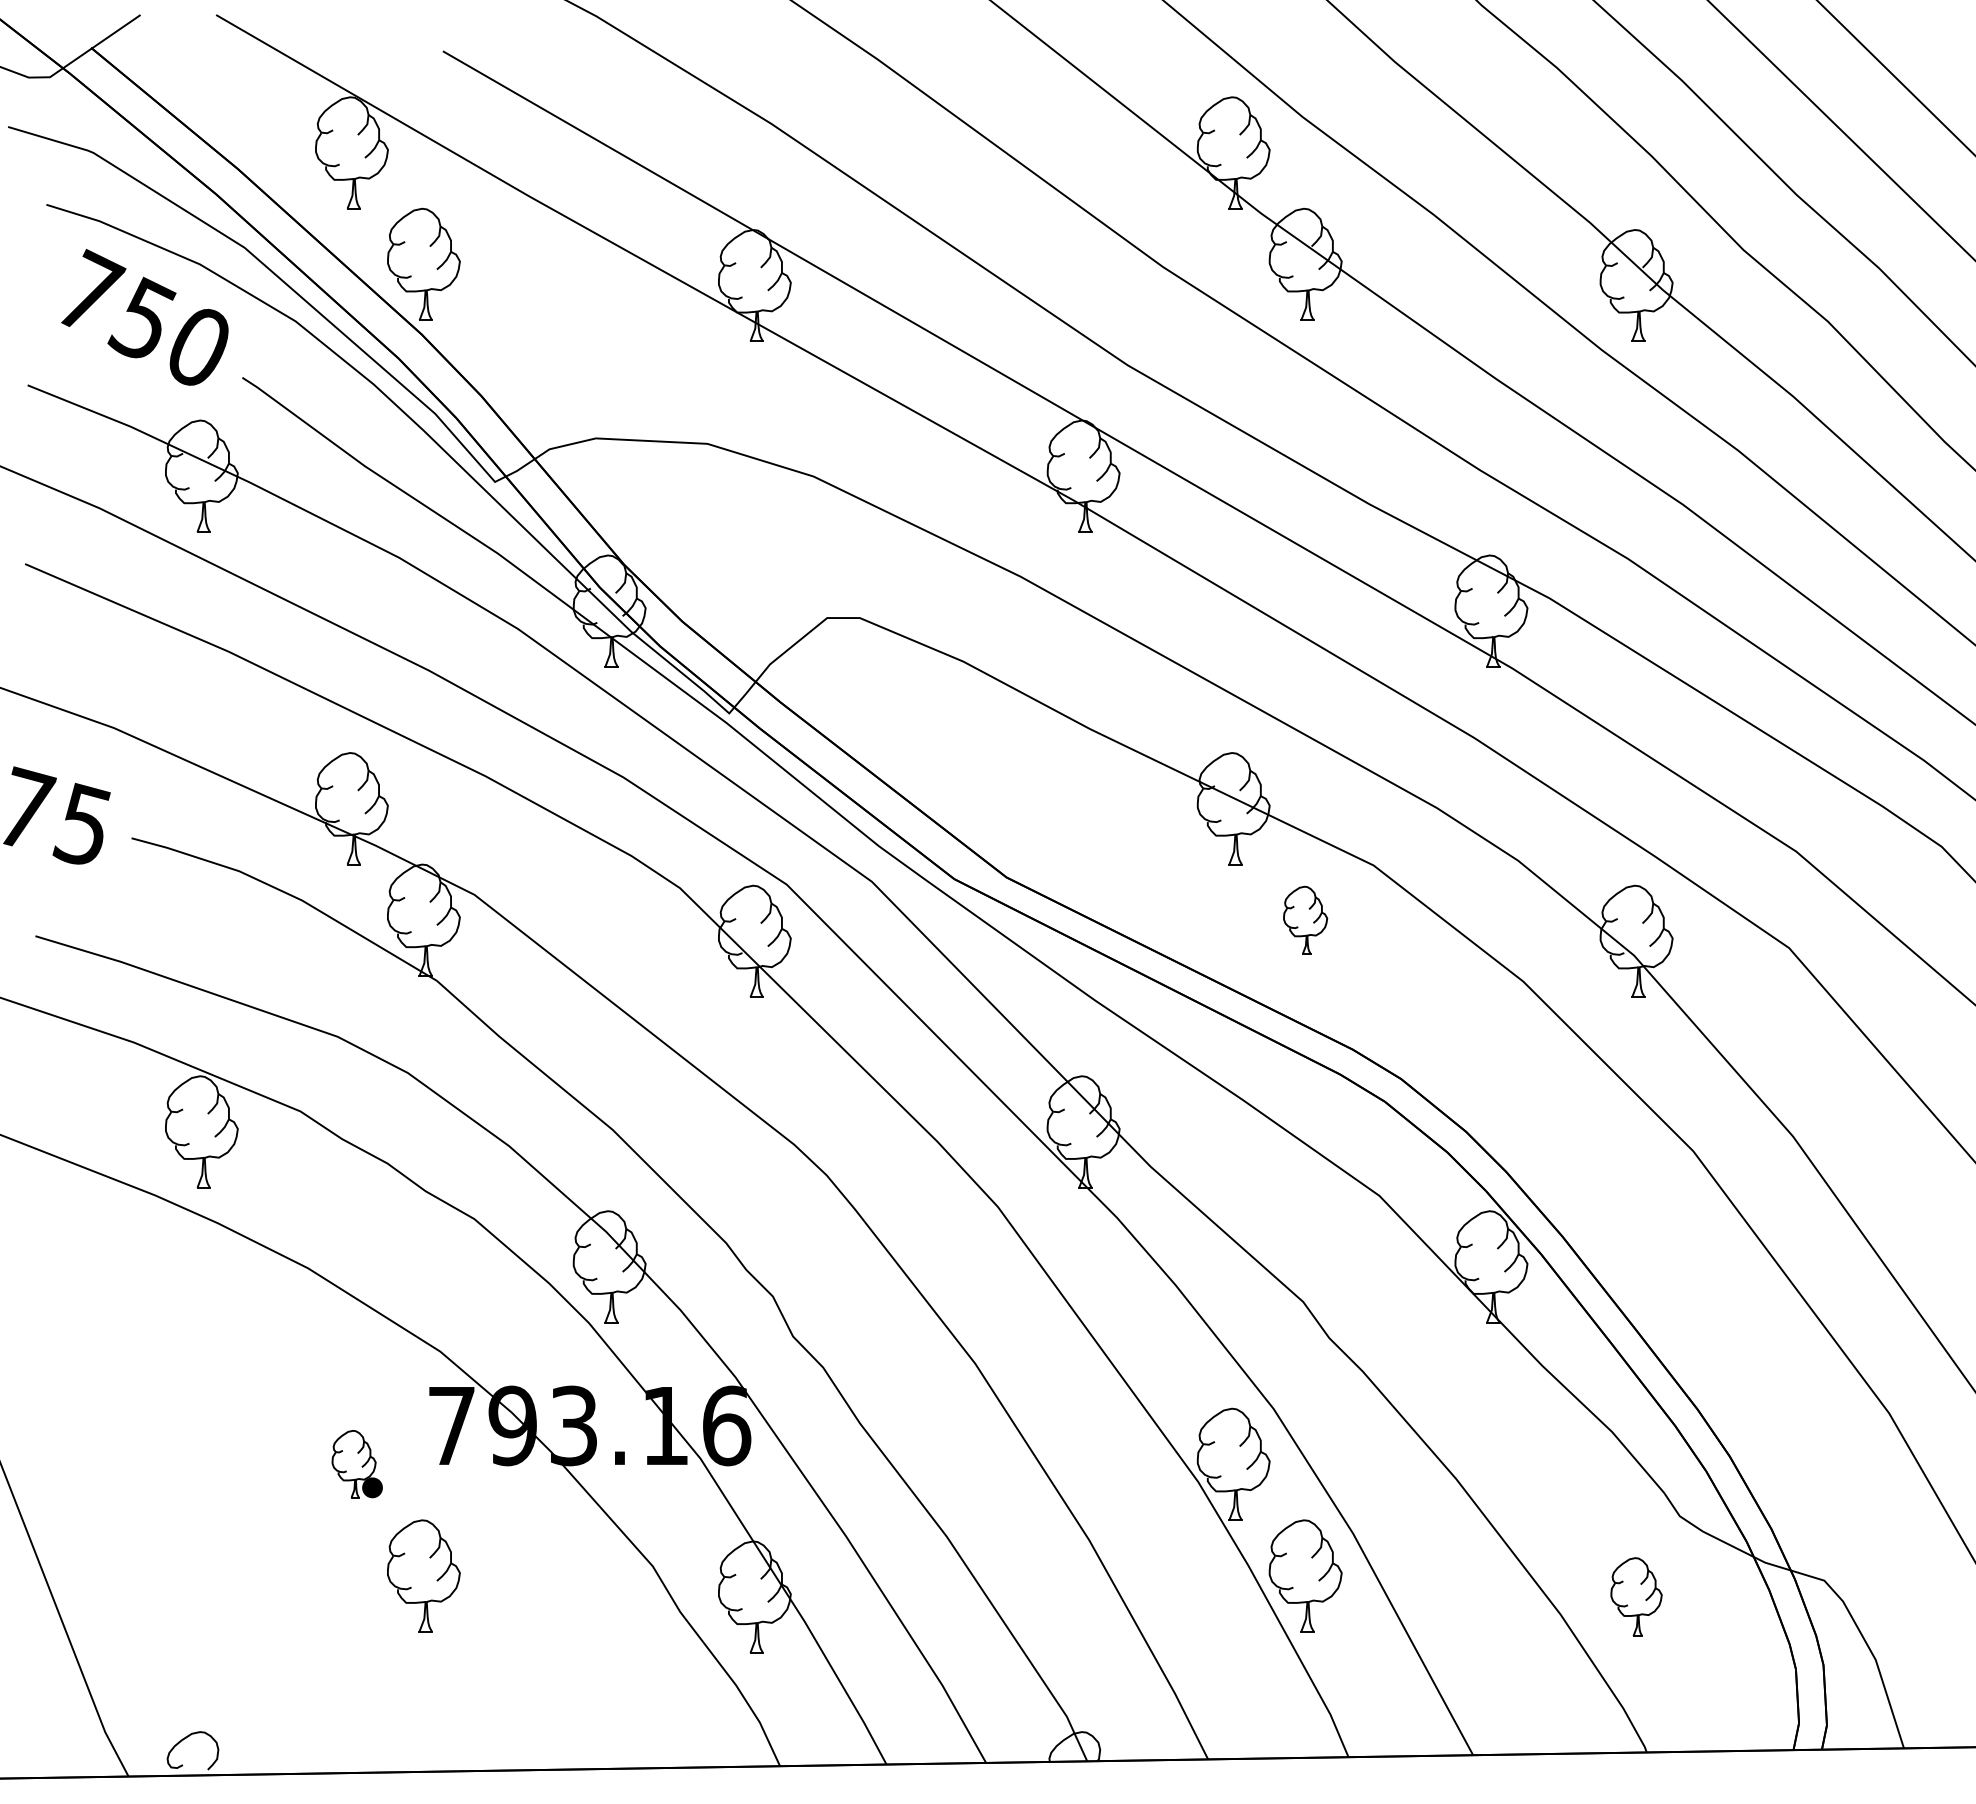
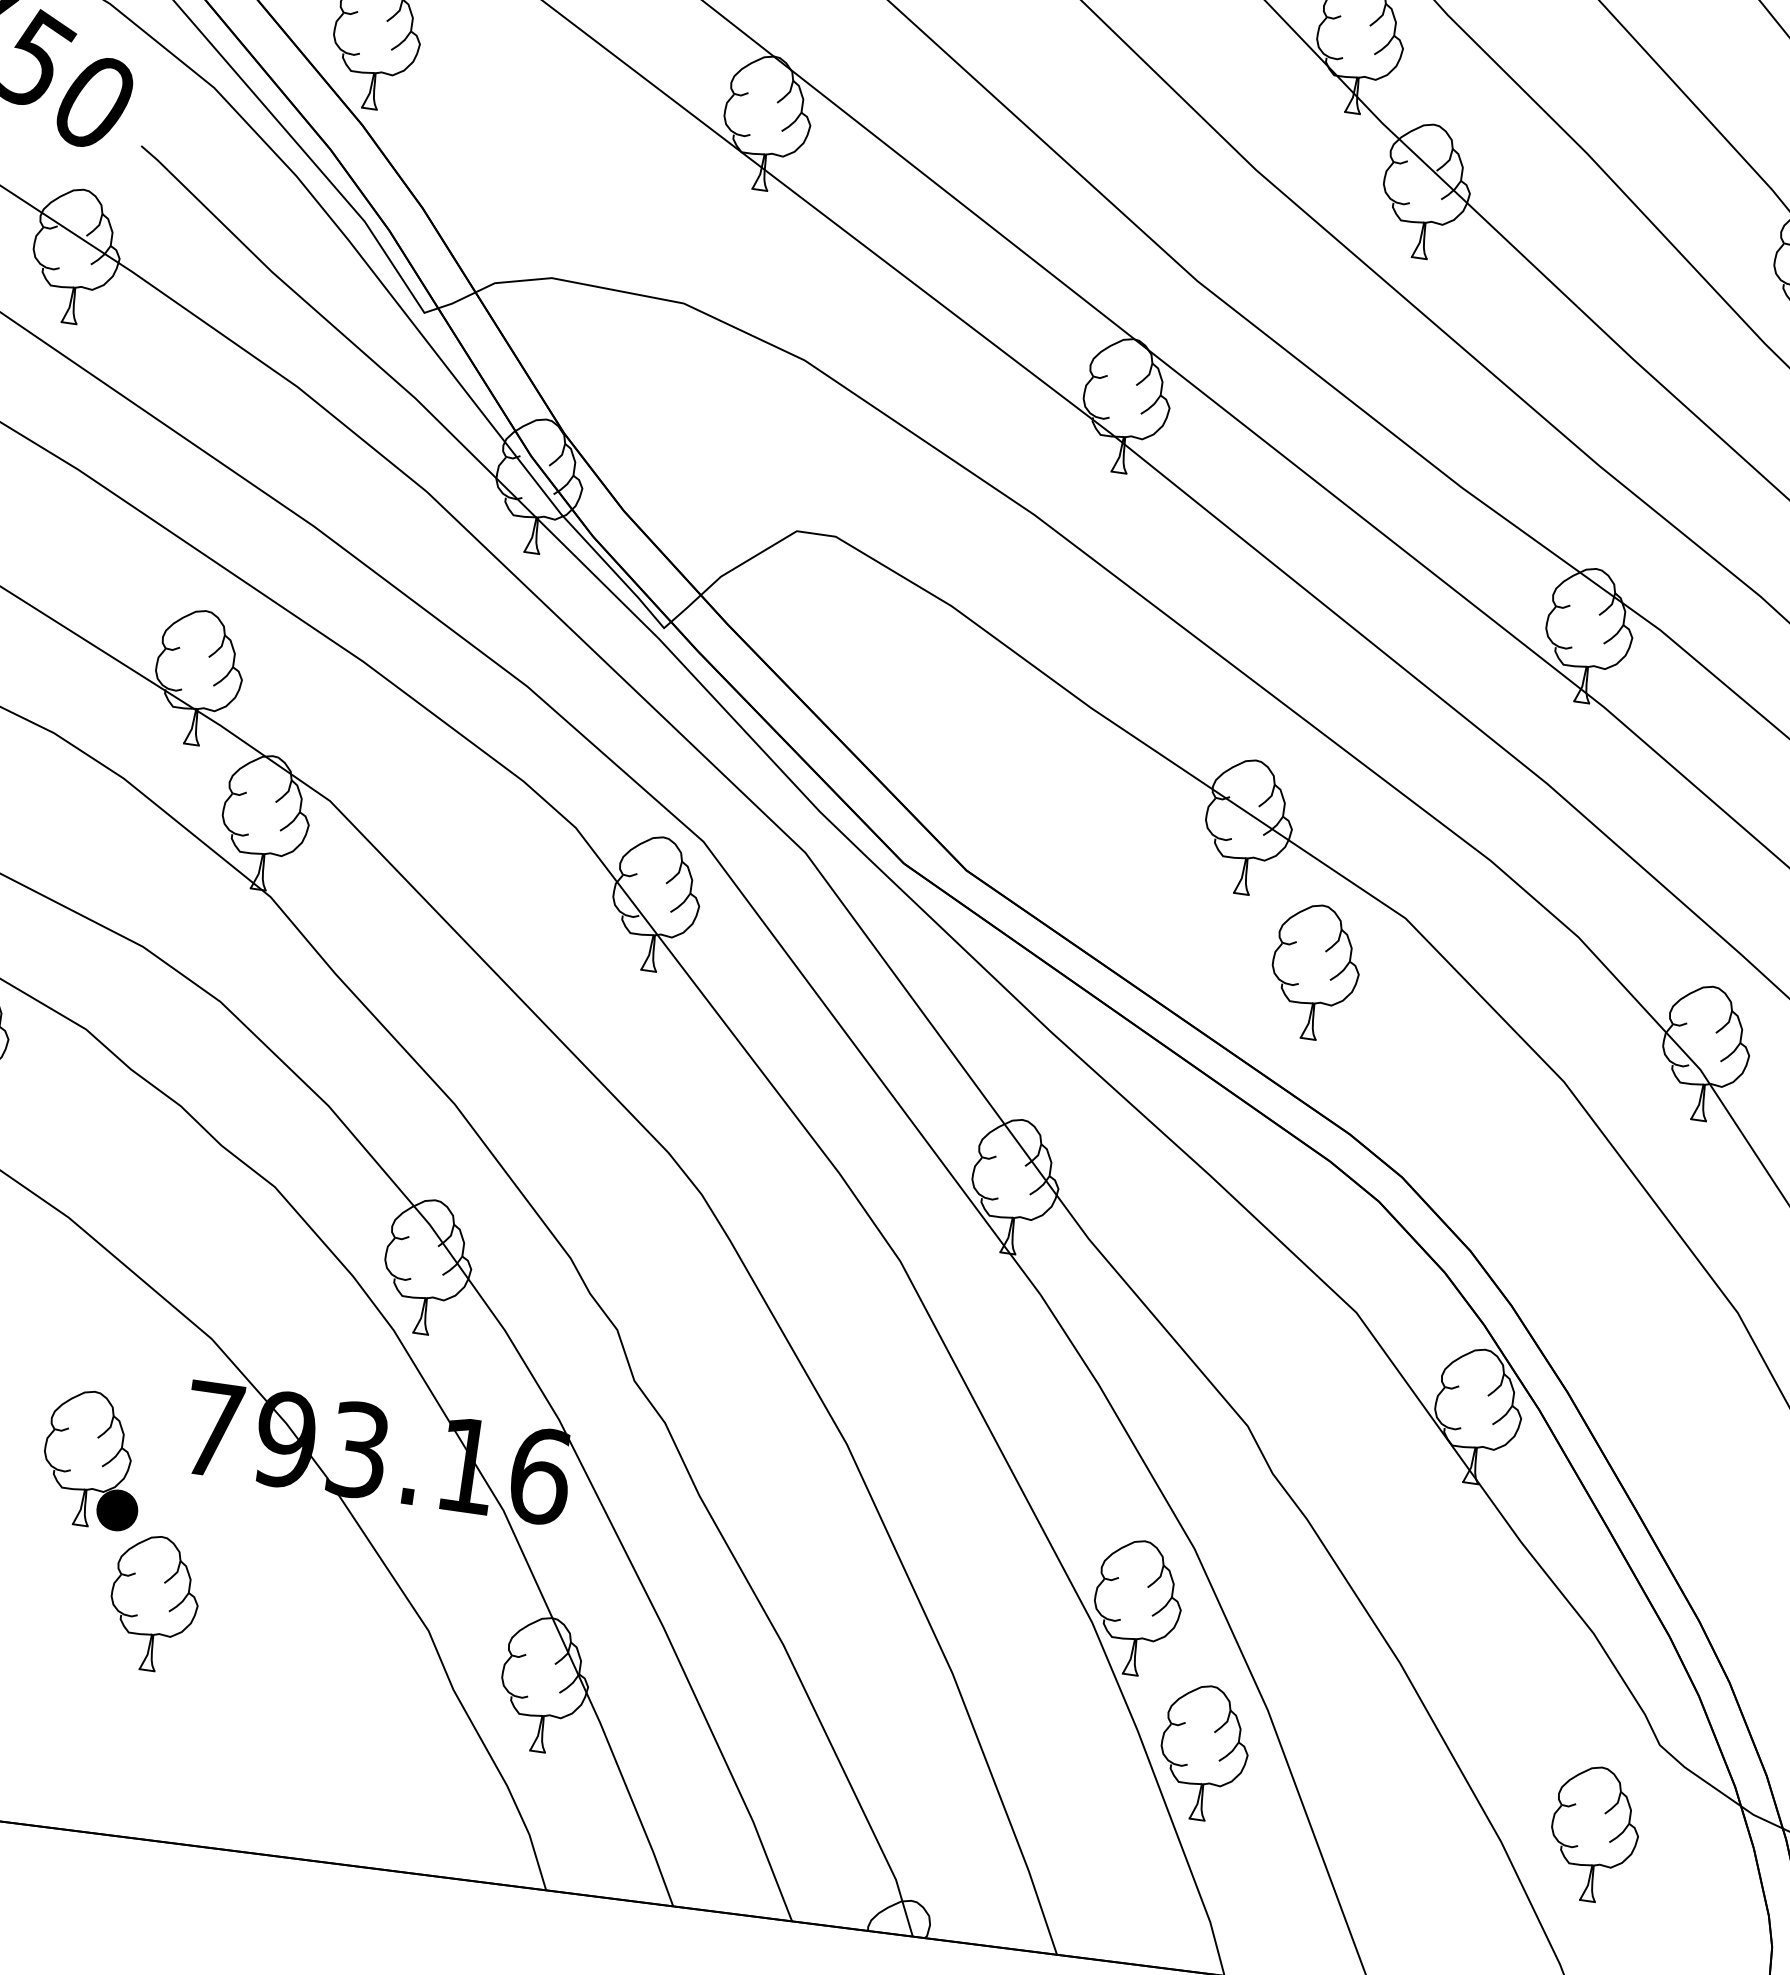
part: (1305, 919) -> (1315, 971), size x1.67
part: (357, 1463) -> (94, 1458), size x1.67
part: (1636, 1596) -> (1594, 1833), size x1.43

